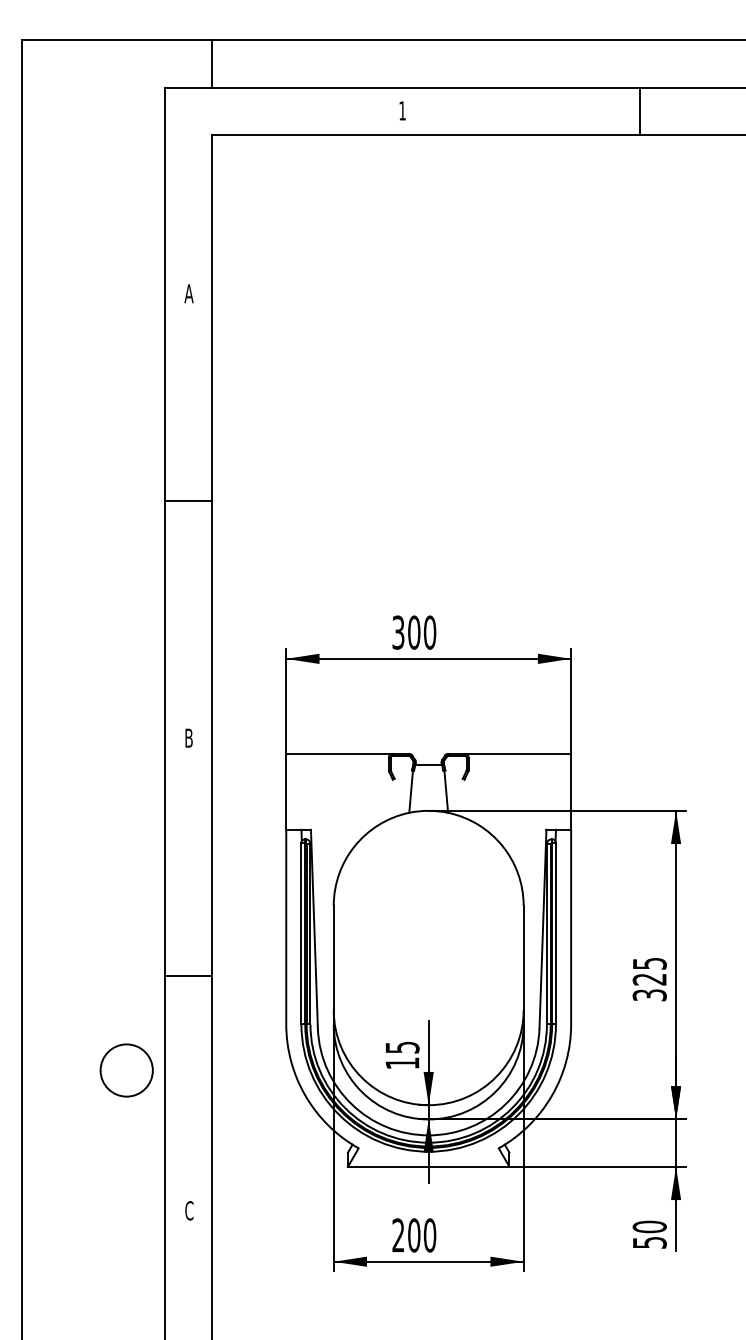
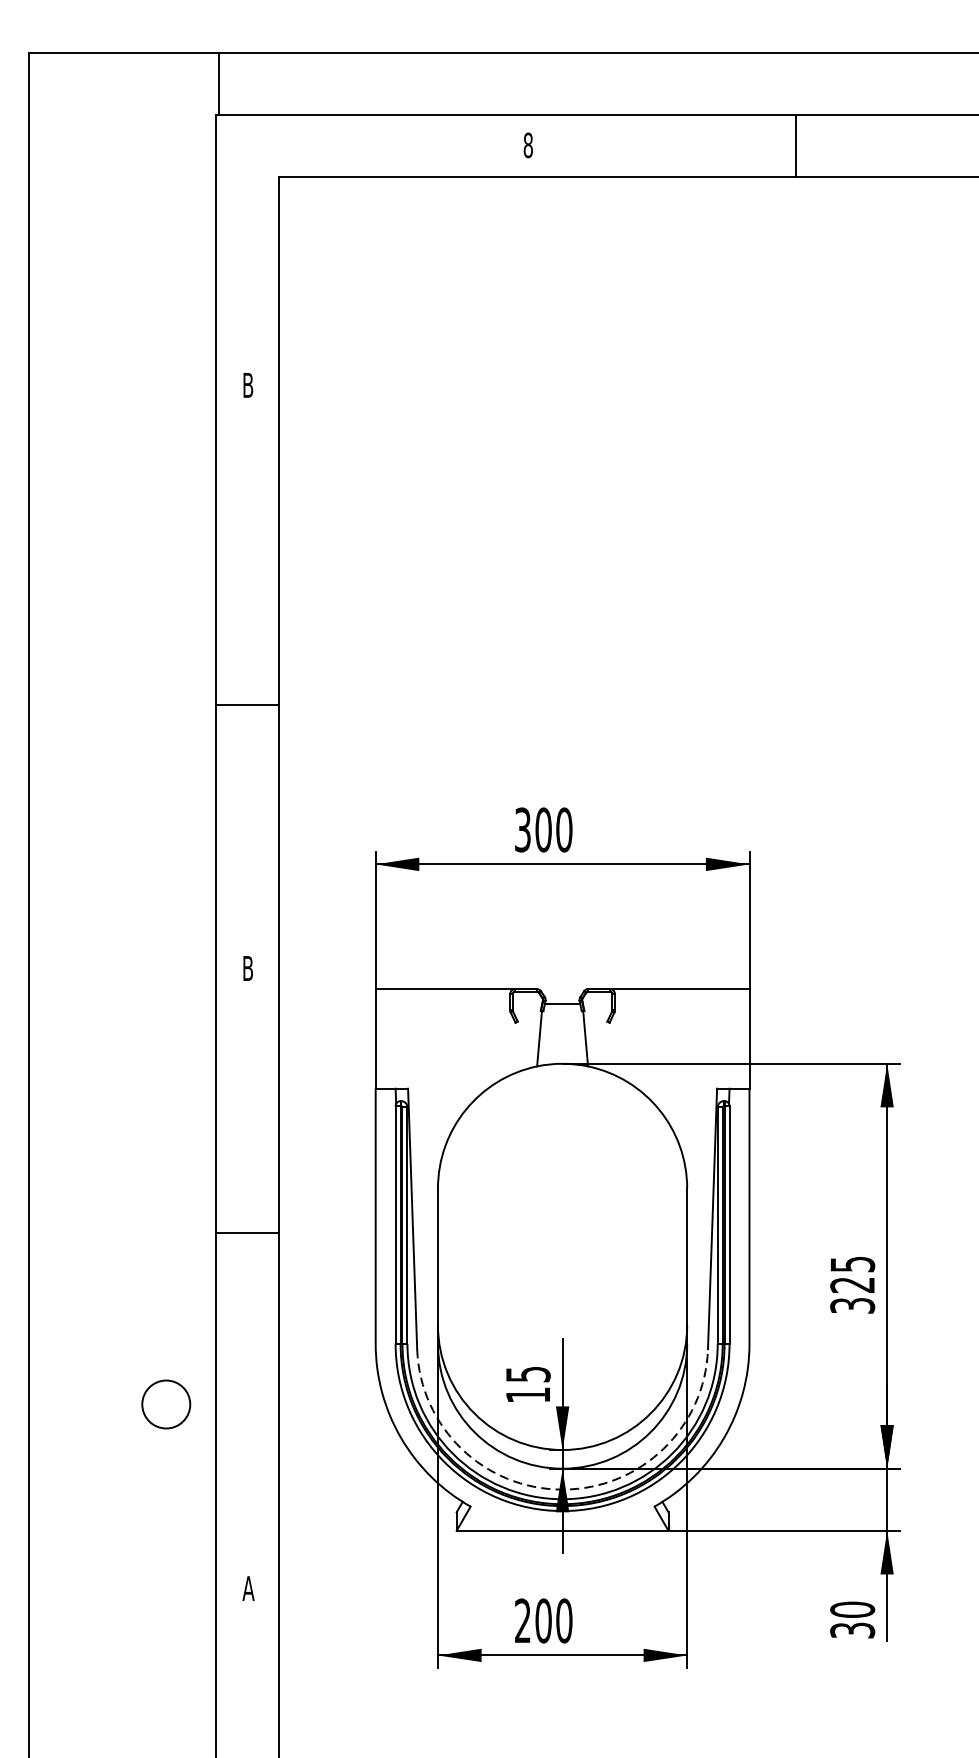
line: (212, 63) -> (219, 83), moved
text: (402, 110) -> (528, 144), 1 -> 8
line: (639, 111) -> (795, 146), moved
text: (188, 293) -> (247, 384), A -> B
line: (188, 500) -> (247, 705), moved
line: (188, 975) -> (247, 1232), moved
circle: (126, 1070) -> (166, 1404), size x0.7
arc: (428, 1135) -> (562, 1489), solid -> dashed
text: (188, 1210) -> (247, 1588), C -> A
text: (649, 1242) -> (852, 1630), 50 -> 30

